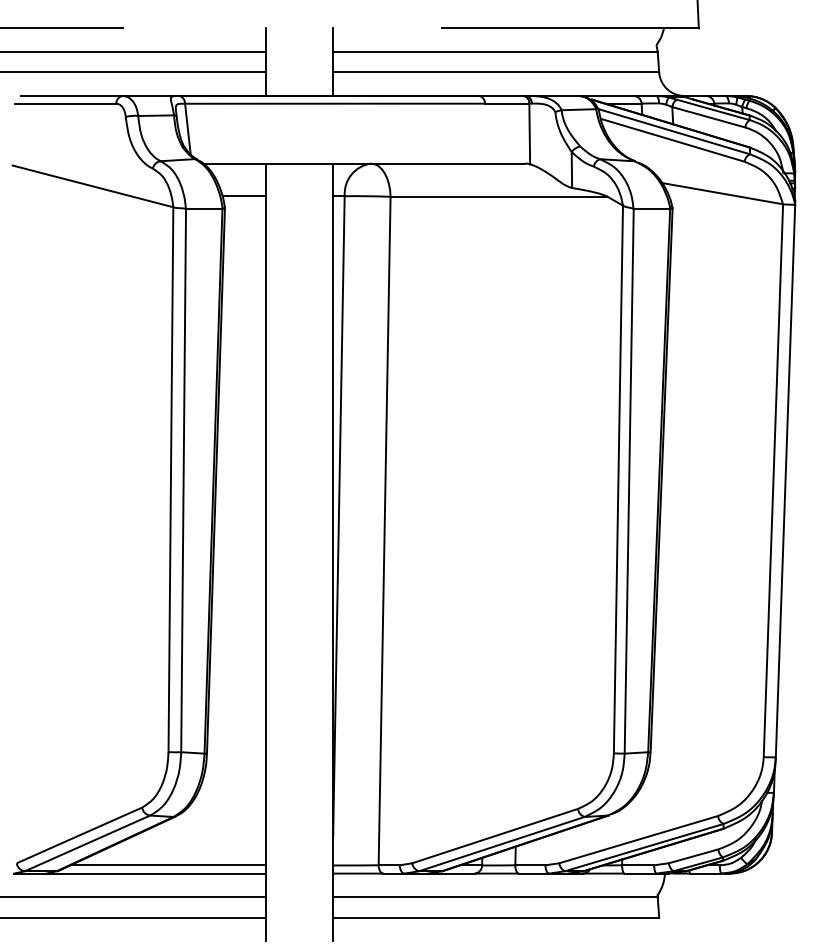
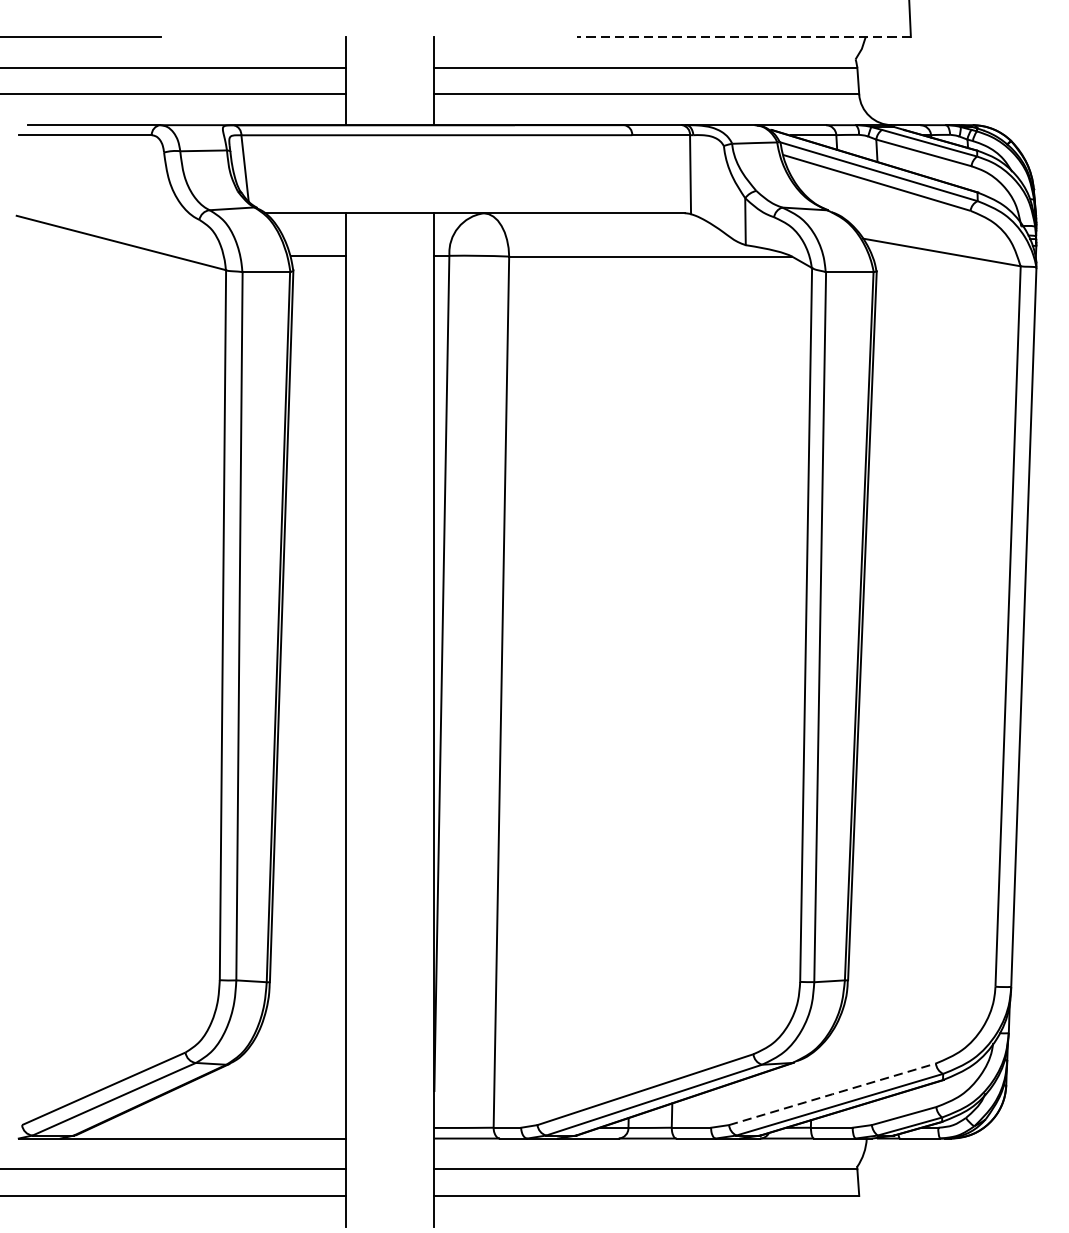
line: (570, 28) -> (743, 37), solid -> dashed
line: (638, 839) -> (832, 1094), solid -> dashed
line: (168, 865) -> (219, 1128), removed

